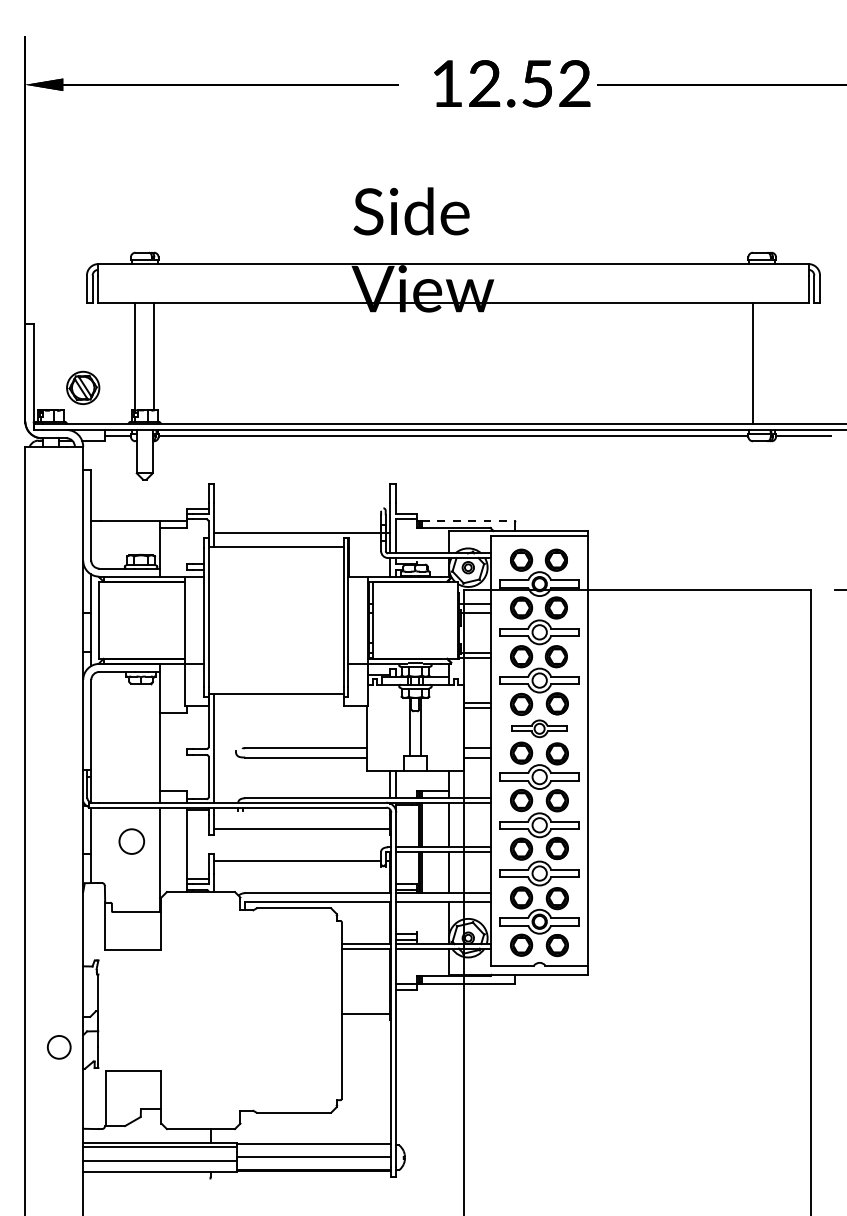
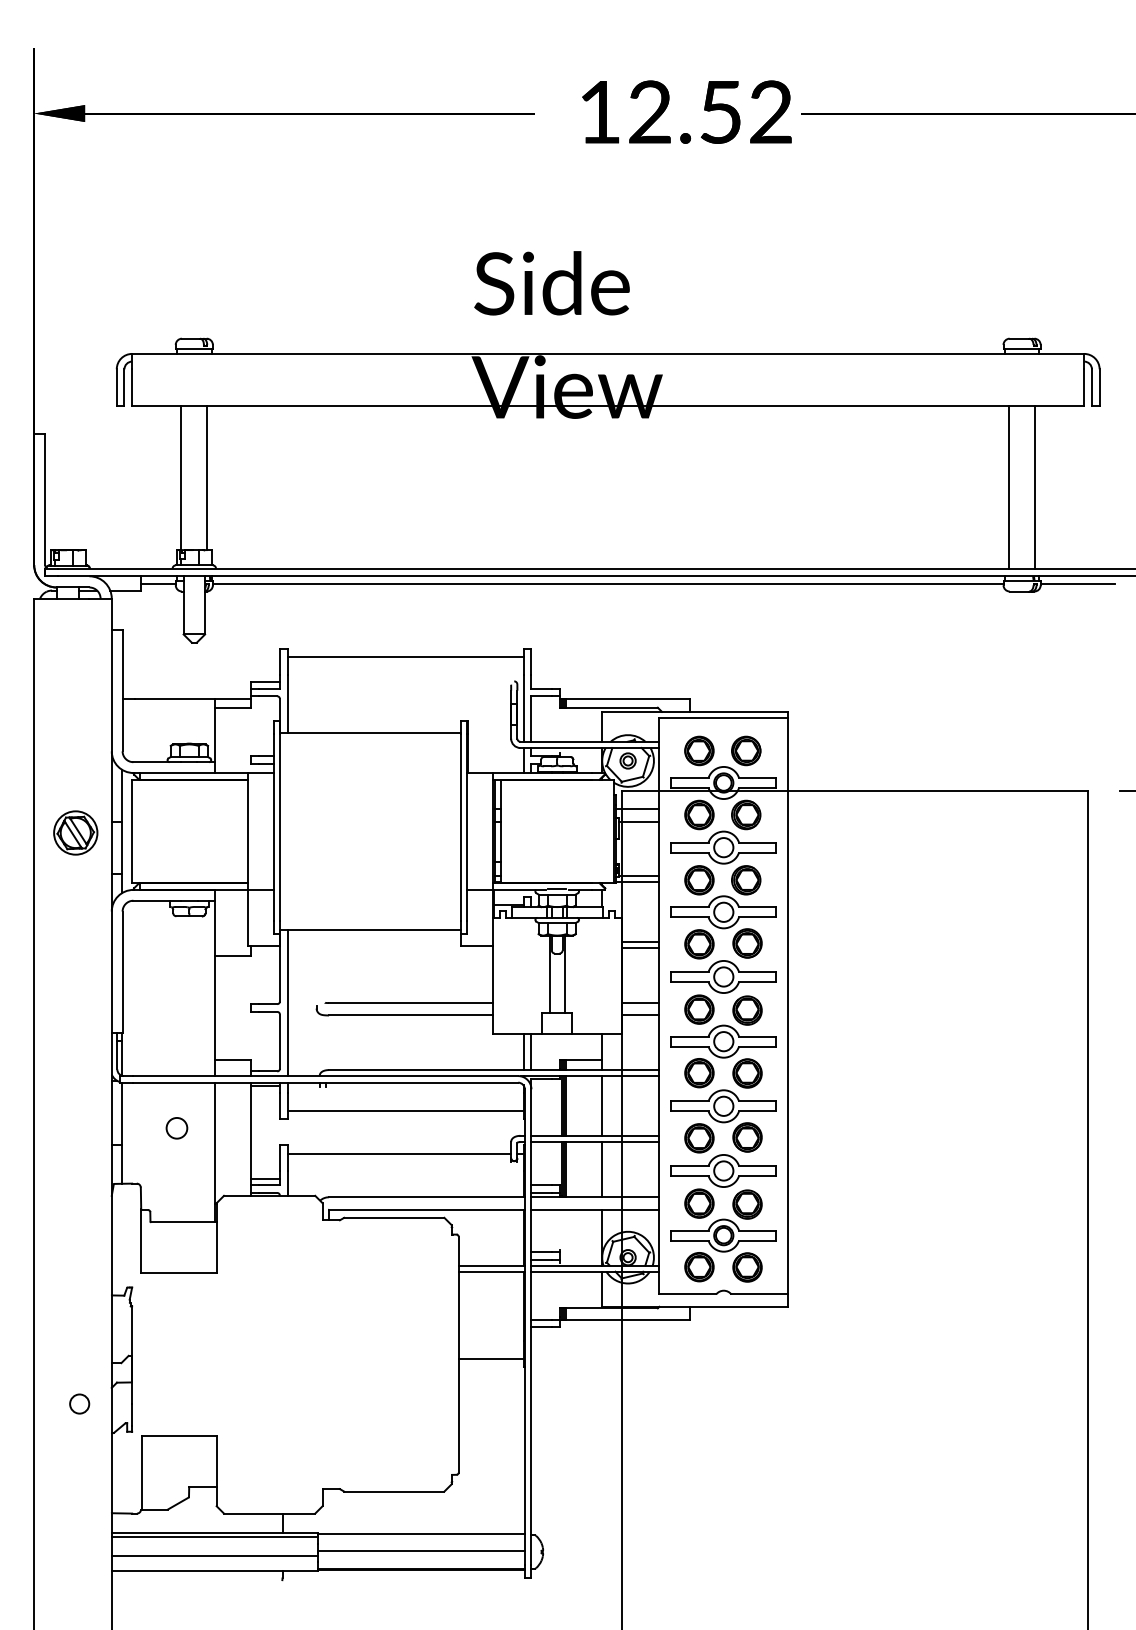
line: (771, 362) -> (1034, 486), added
part: (82, 387) -> (75, 832), moved
line: (468, 521) -> (628, 698), dashed -> solid
line: (302, 533) -> (405, 657), moved
part: (539, 728) -> (723, 976), size x1.43
circle: (131, 841) -> (176, 1128), size x0.62
circle: (59, 1046) -> (79, 1403), size x0.62

